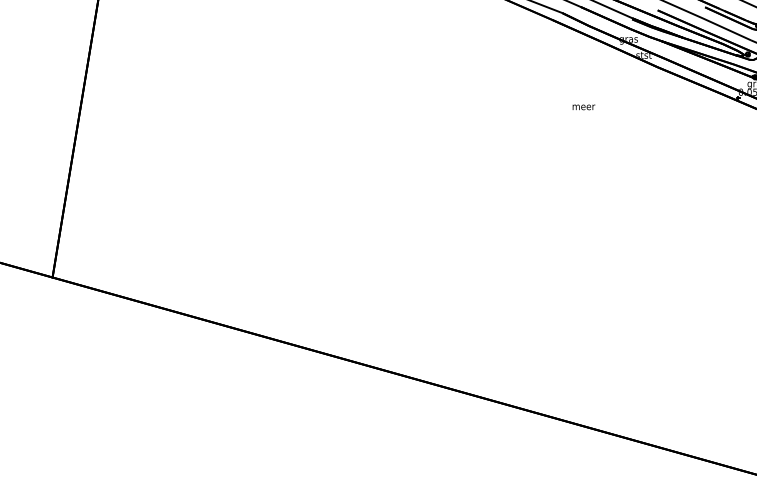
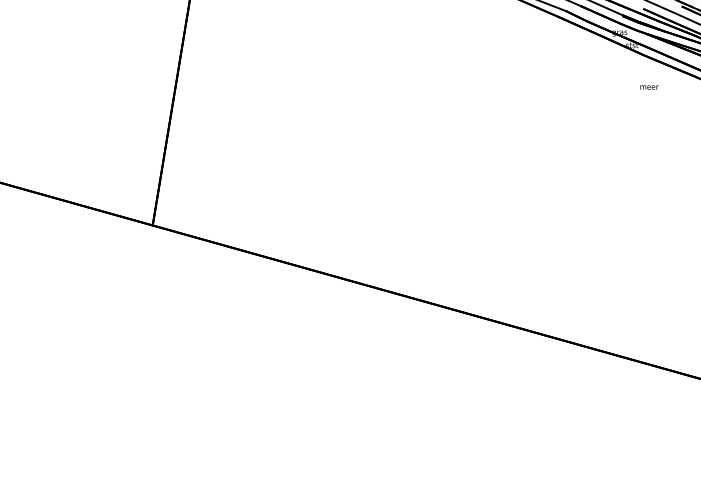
text: (583, 107) -> (649, 87), moved

